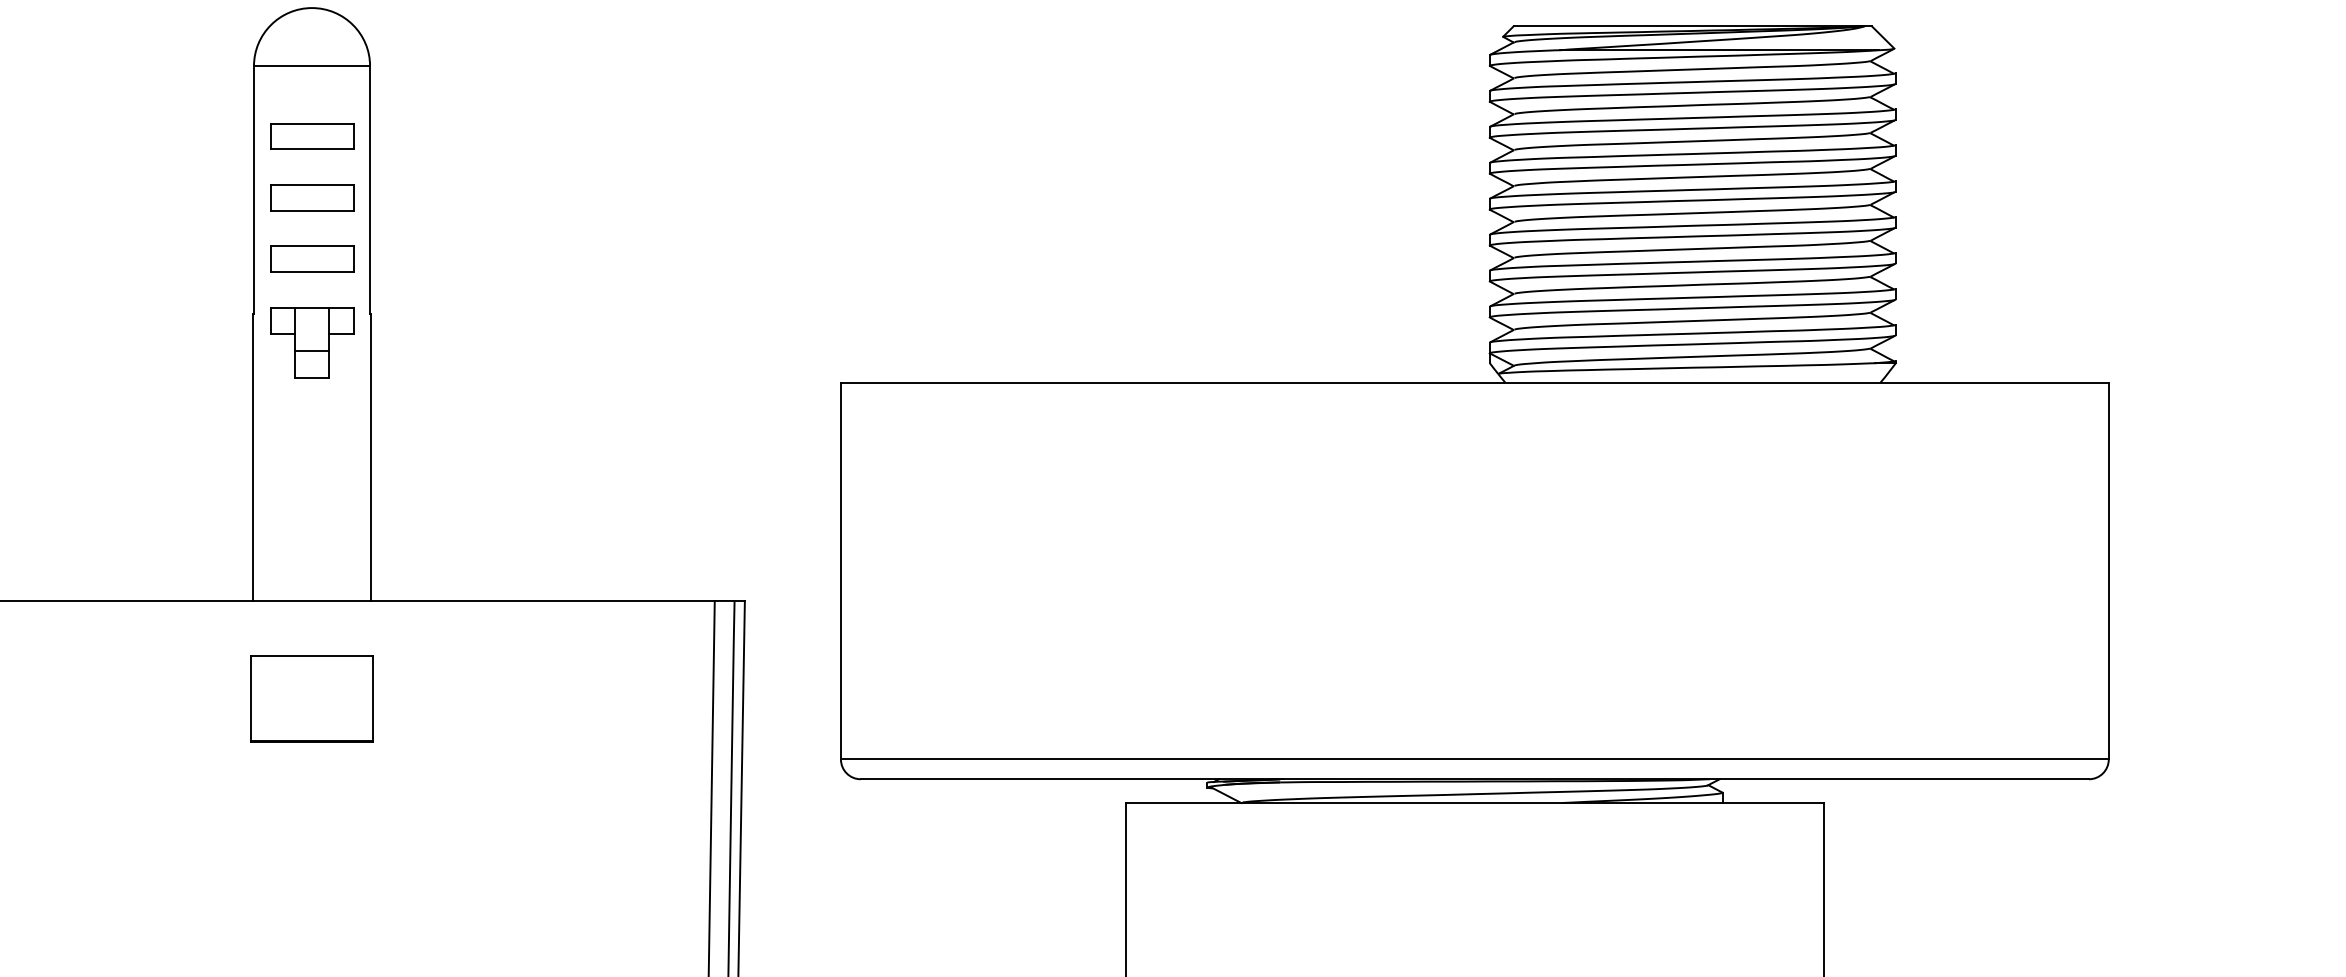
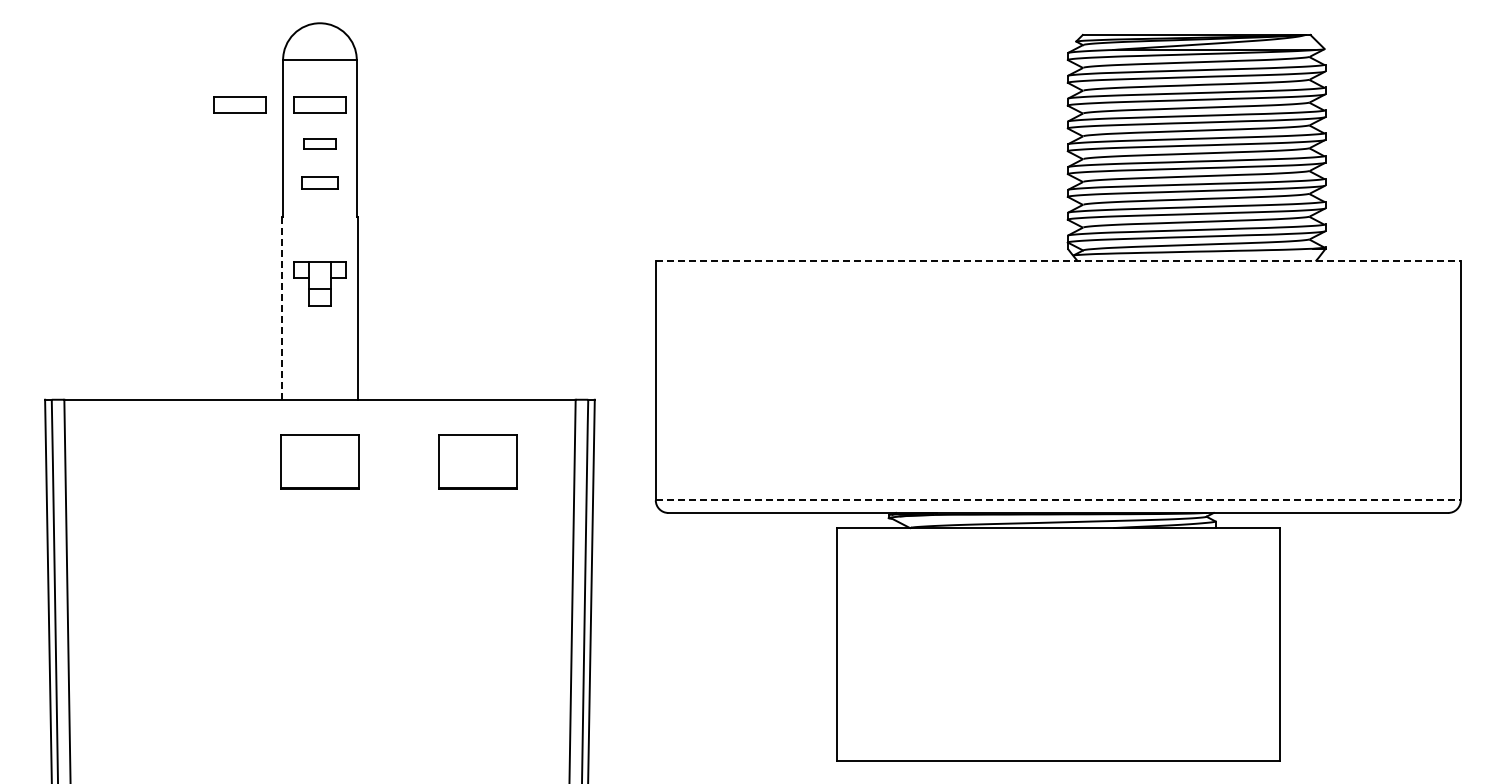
part: (185, 135) -> (239, 104), added
part: (311, 197) -> (319, 143), size x0.6
part: (311, 258) -> (319, 182), size x0.7
part: (311, 342) -> (319, 283), moved
line: (1475, 383) -> (1058, 261), solid -> dashed
line: (253, 458) -> (282, 309), solid -> dashed
part: (560, 698) -> (477, 461), added
line: (1475, 759) -> (1058, 500), solid -> dashed

